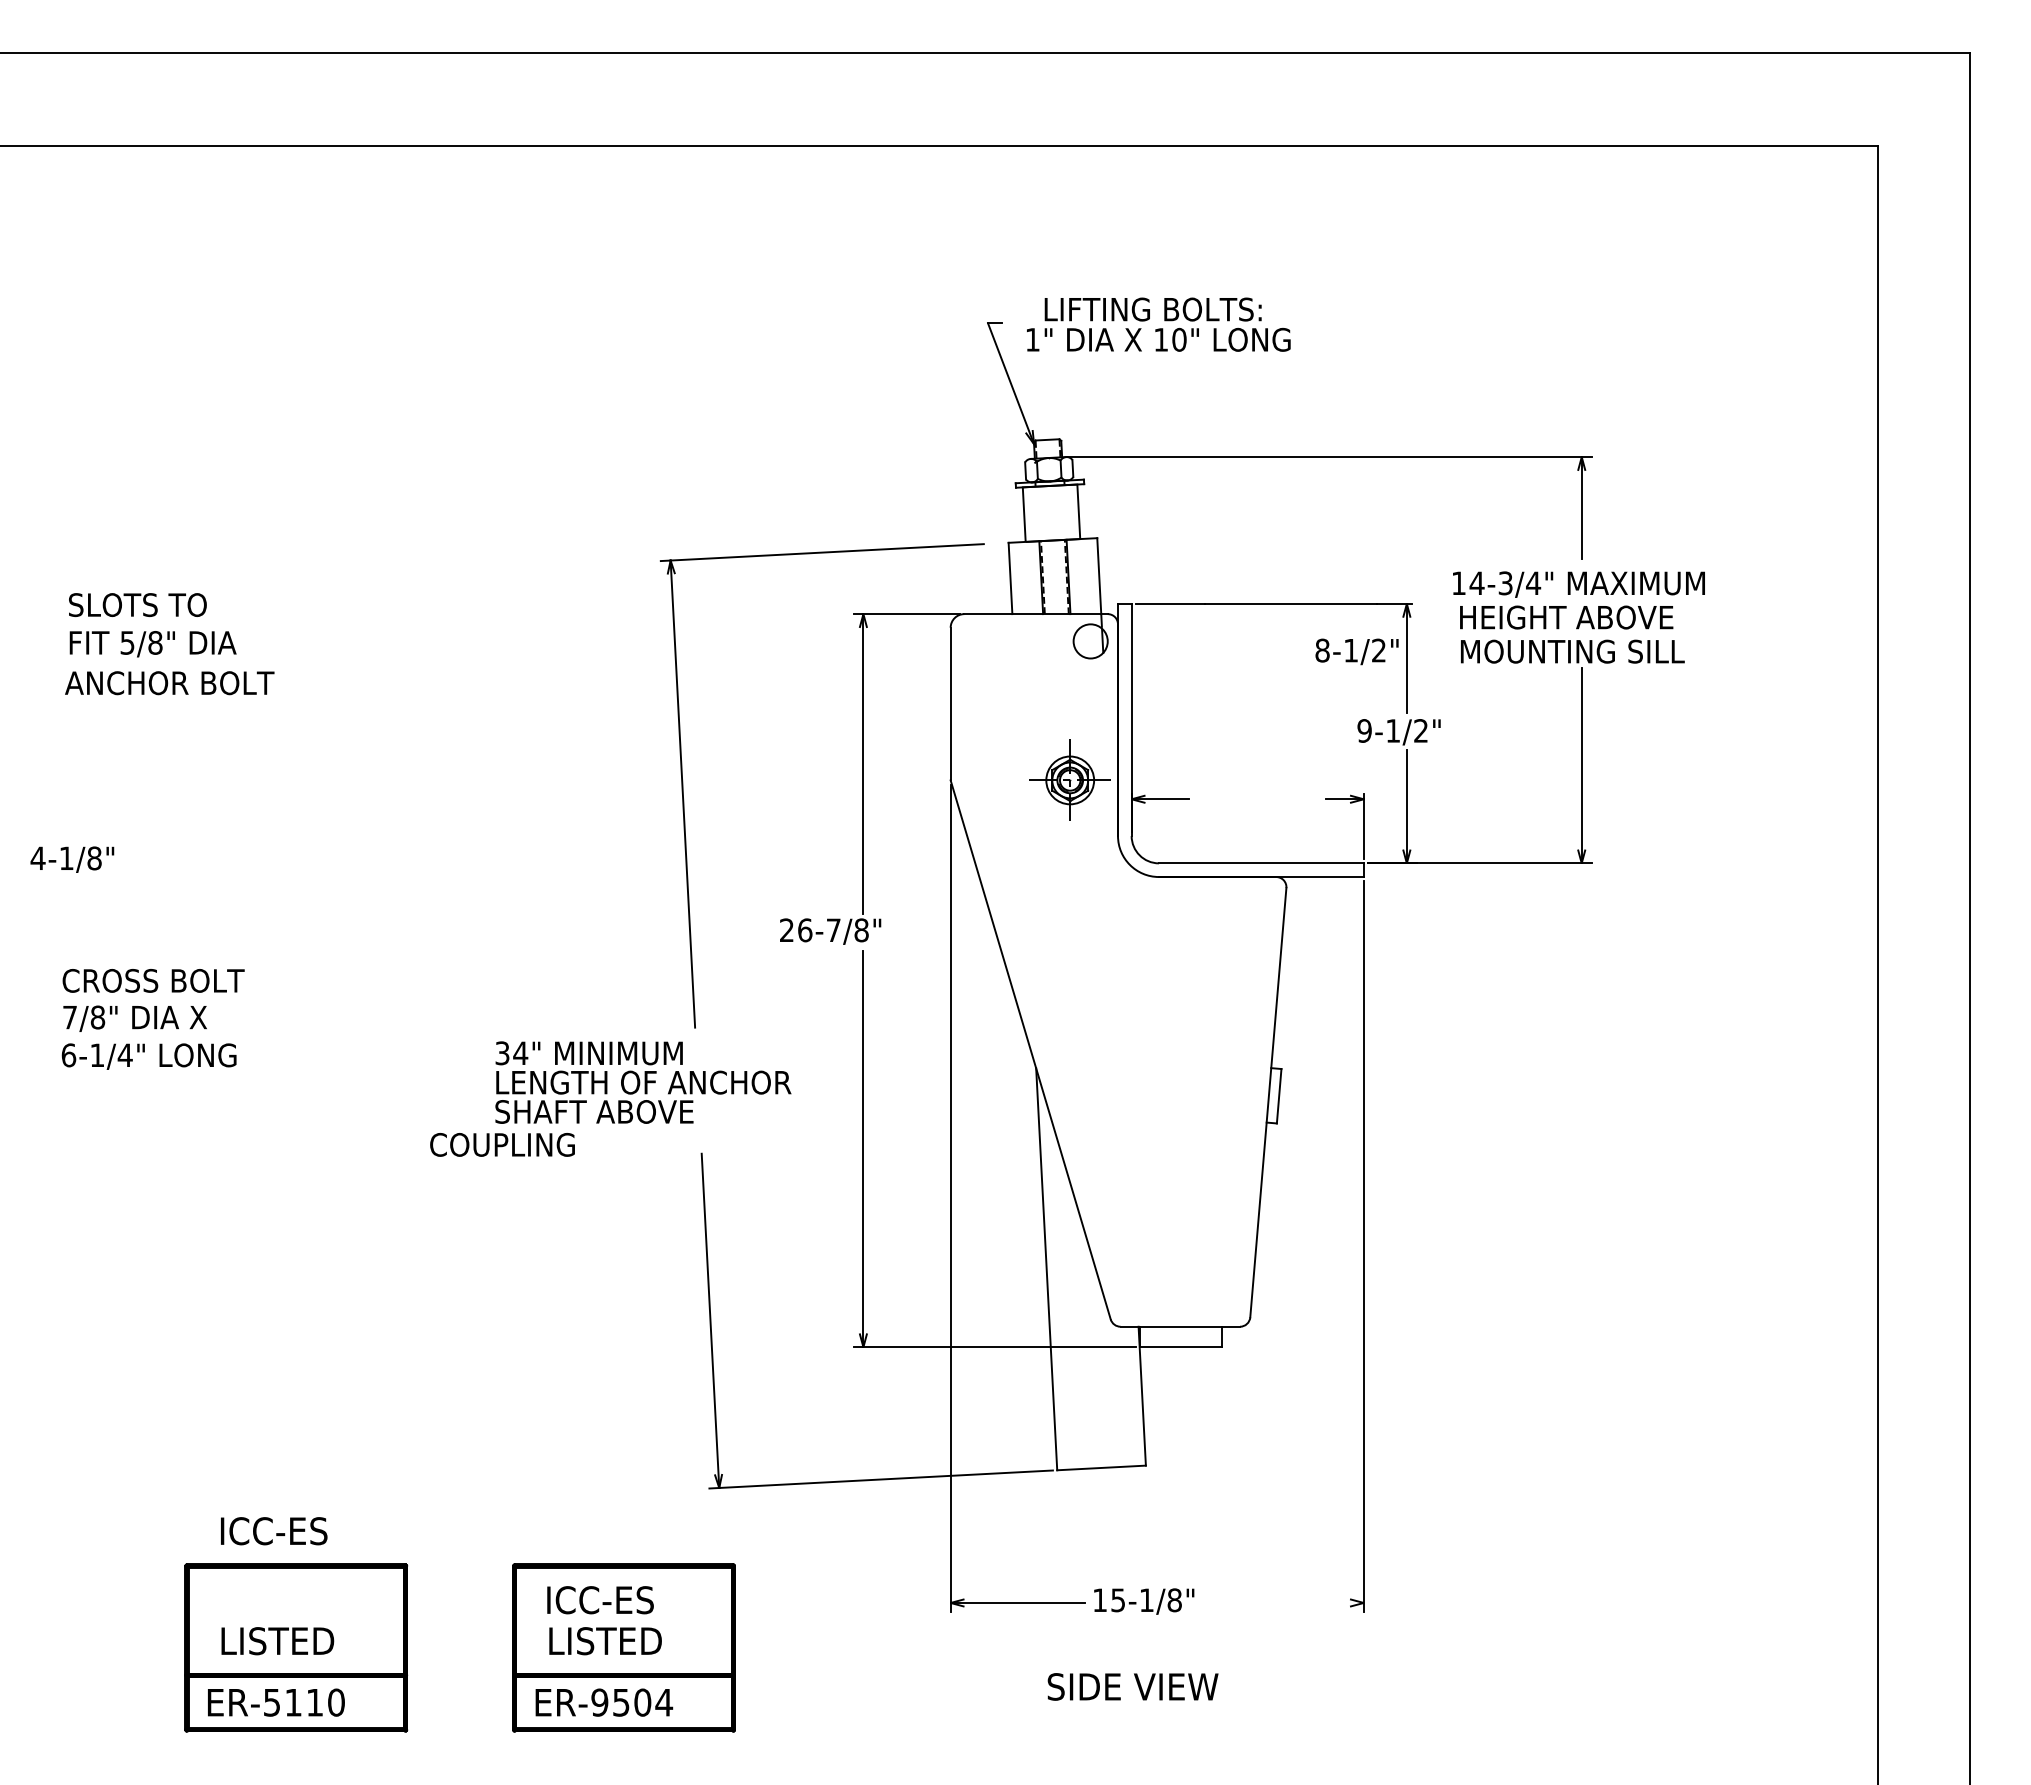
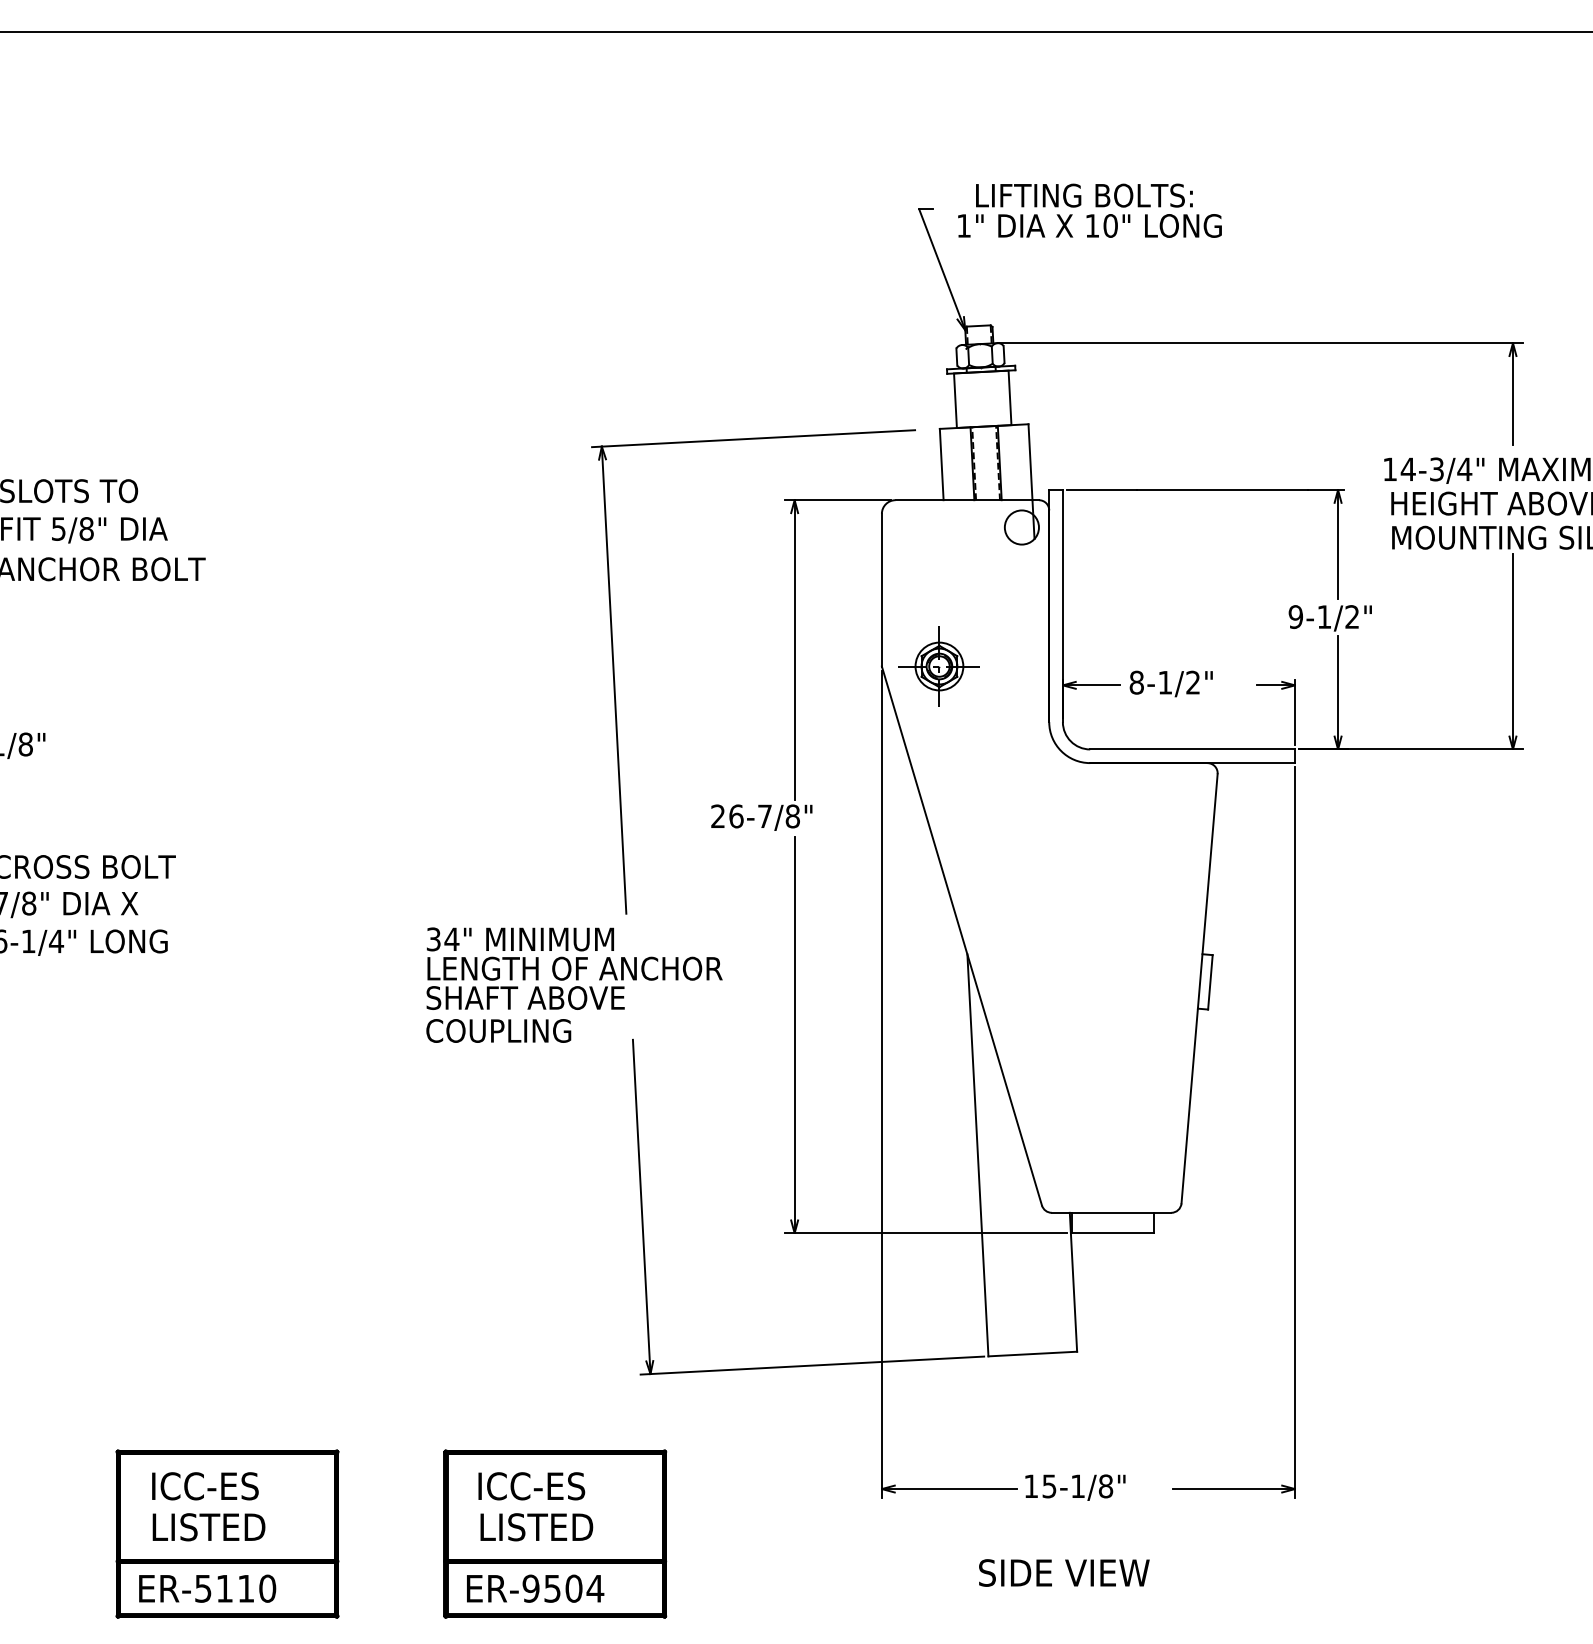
text: (1356, 651) -> (1170, 683), moved
part: (1069, 779) -> (938, 665), moved
text: (502, 1144) -> (498, 1030), moved
text: (274, 1531) -> (205, 1486), moved
line: (1302, 1602) -> (1233, 1488), added

